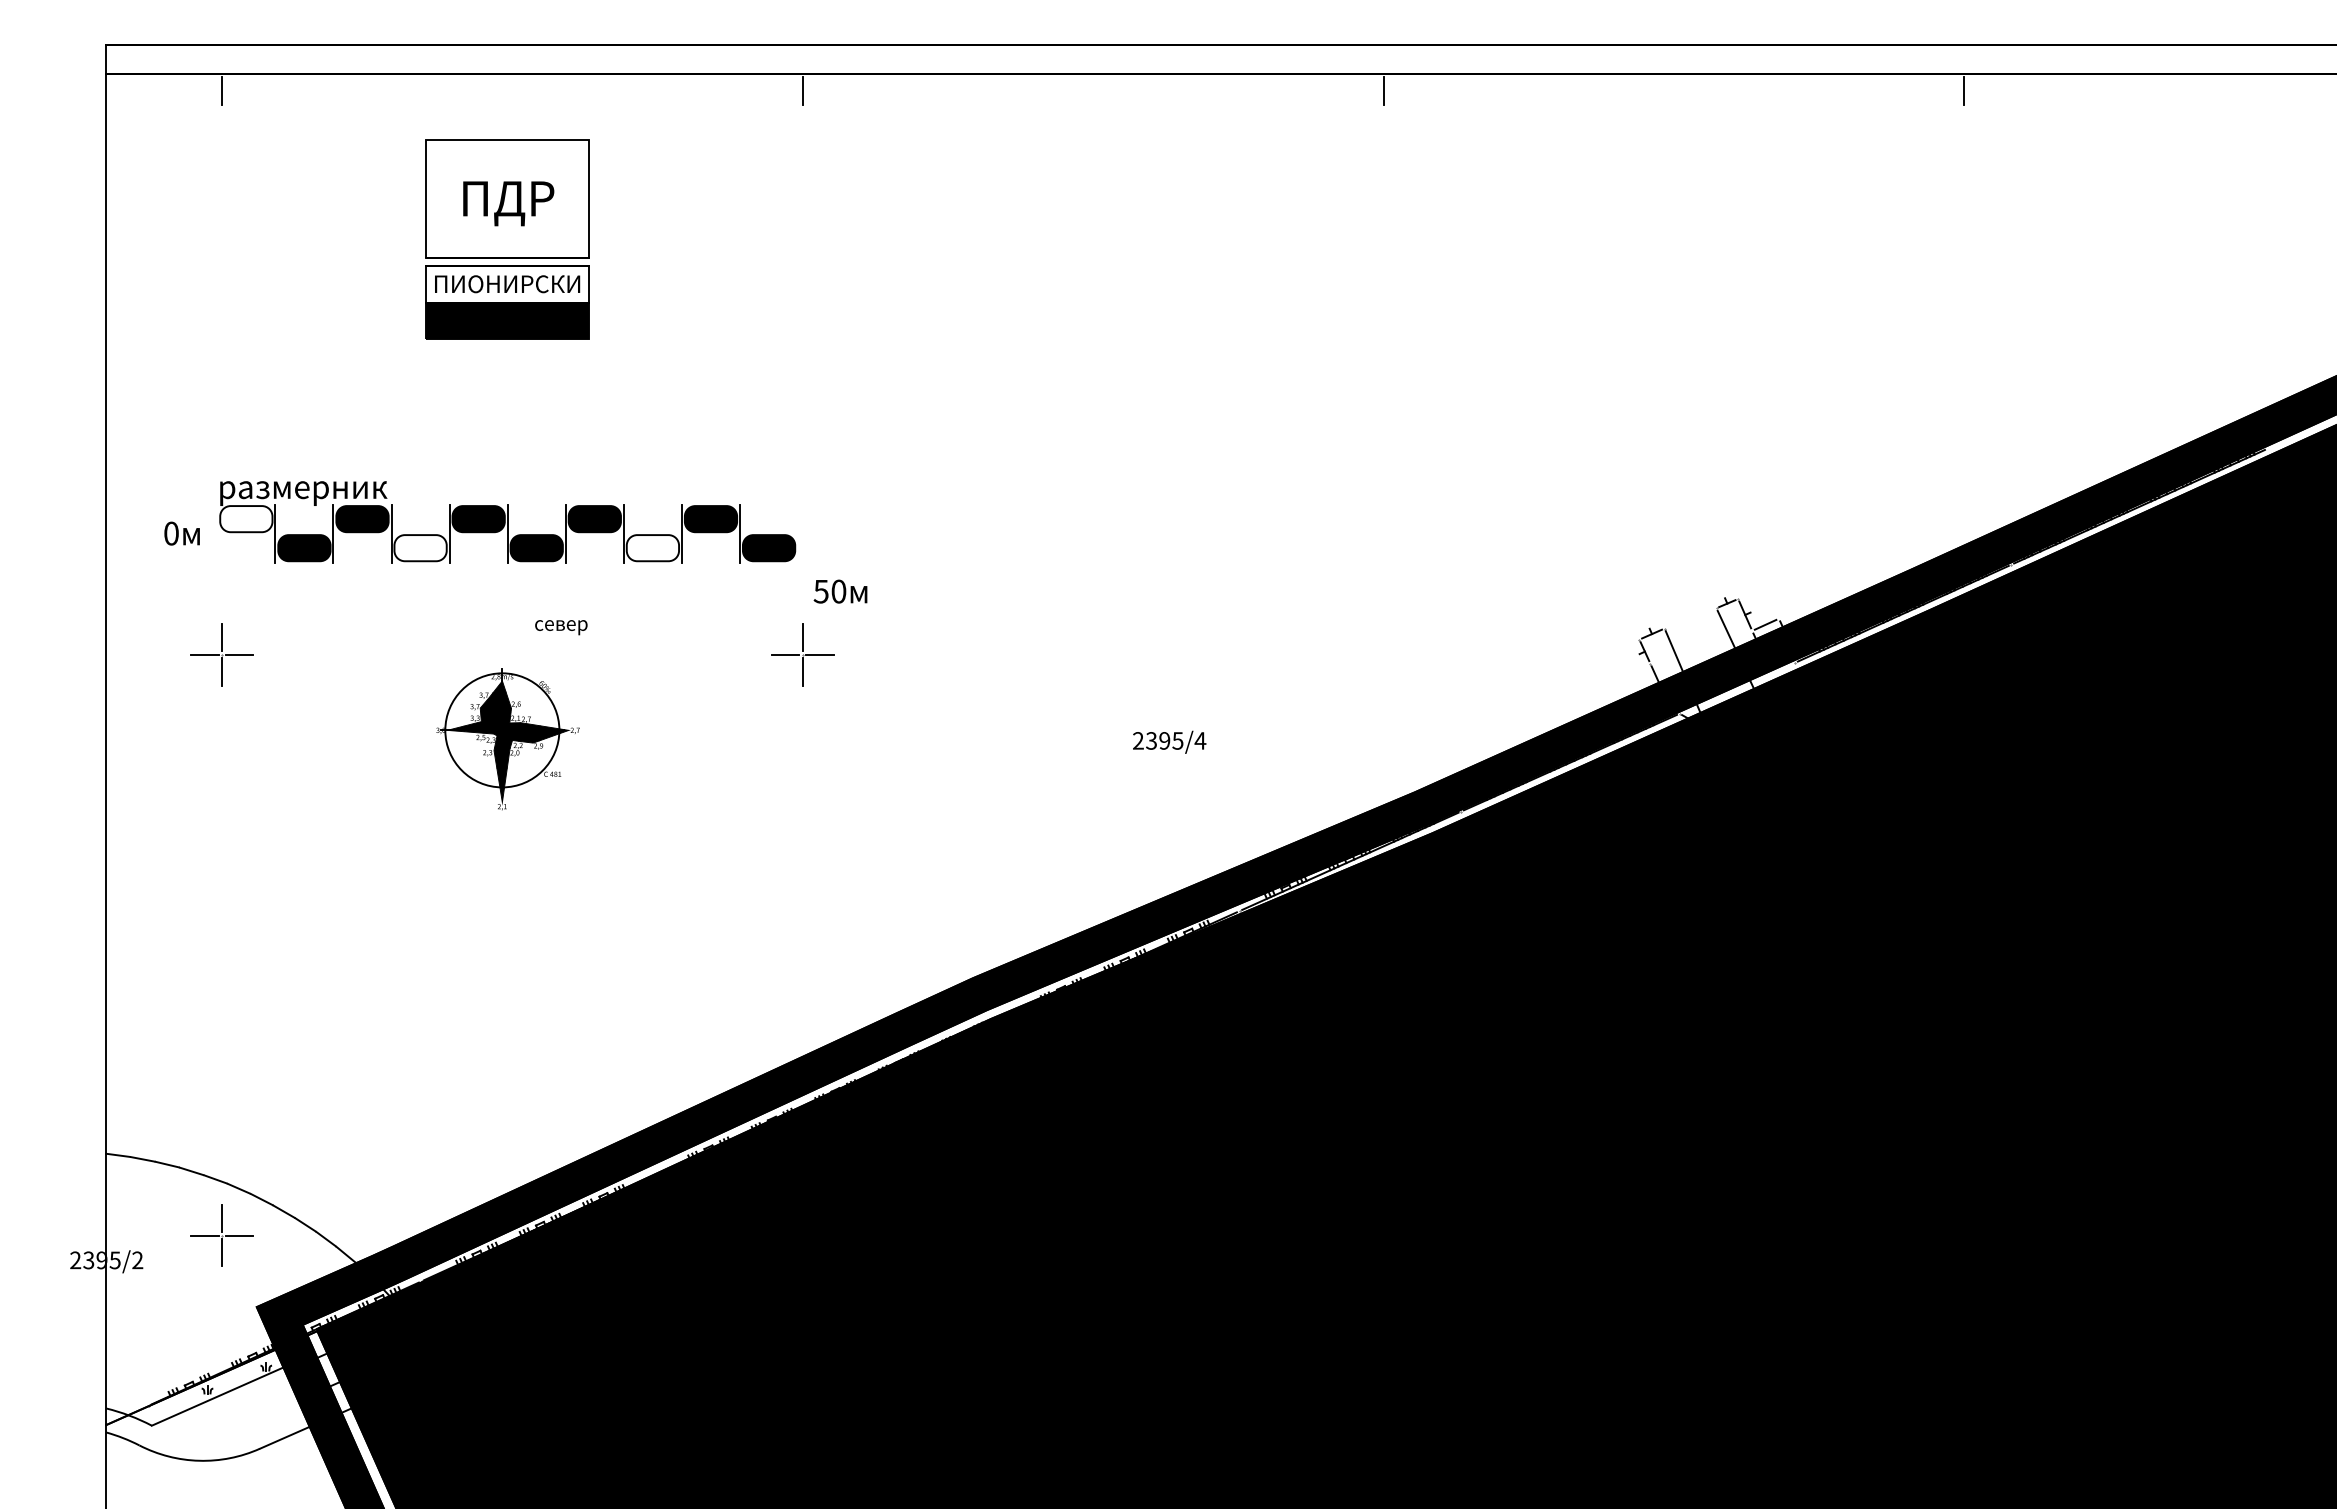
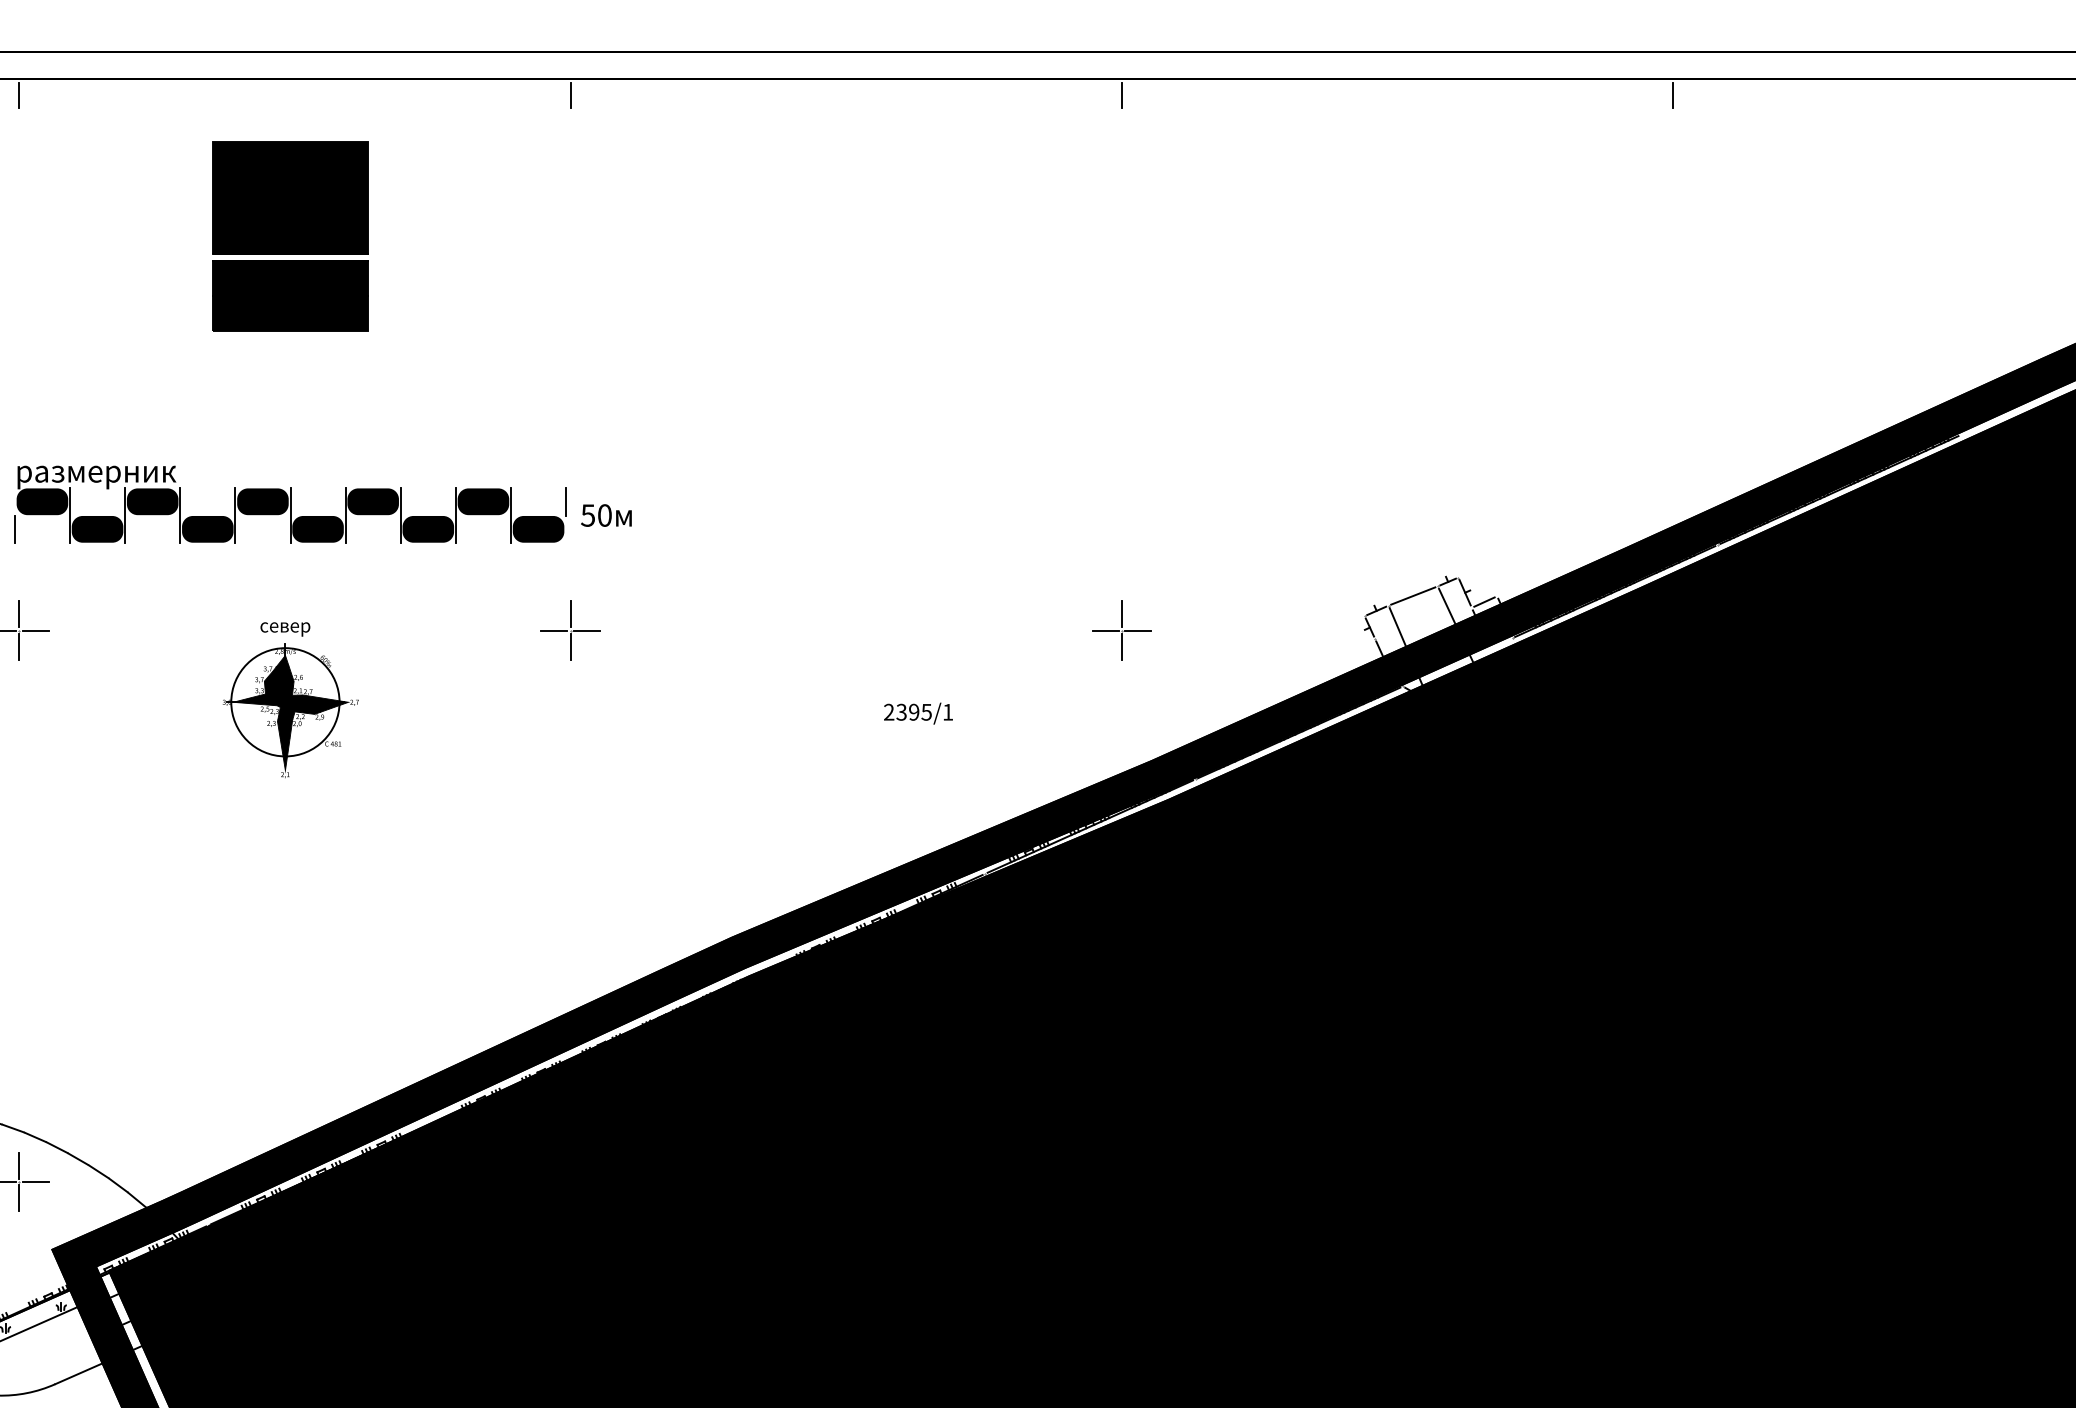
fill: (507, 198) -> (290, 197), added
fill: (507, 283) -> (290, 278), added
line: (798, 518) -> (566, 501), added
fill: (246, 519) -> (42, 502), added
line: (217, 547) -> (15, 528), added
fill: (420, 548) -> (207, 529), added
fill: (652, 548) -> (427, 529), added
text: (840, 591) -> (606, 515), moved
line: (1690, 618) -> (1413, 596), added
text: (561, 627) -> (285, 629), moved
part: (1383, 654) -> (1121, 630), added
text: (1200, 740) -> (948, 711), 2395/4 -> 2395/1

